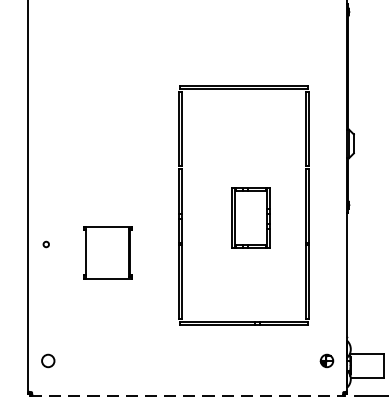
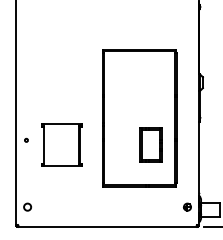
part: (250, 216) -> (150, 144), moved
part: (107, 251) -> (61, 144), size x1.43
line: (187, 396) -> (107, 227), dashed -> solid

